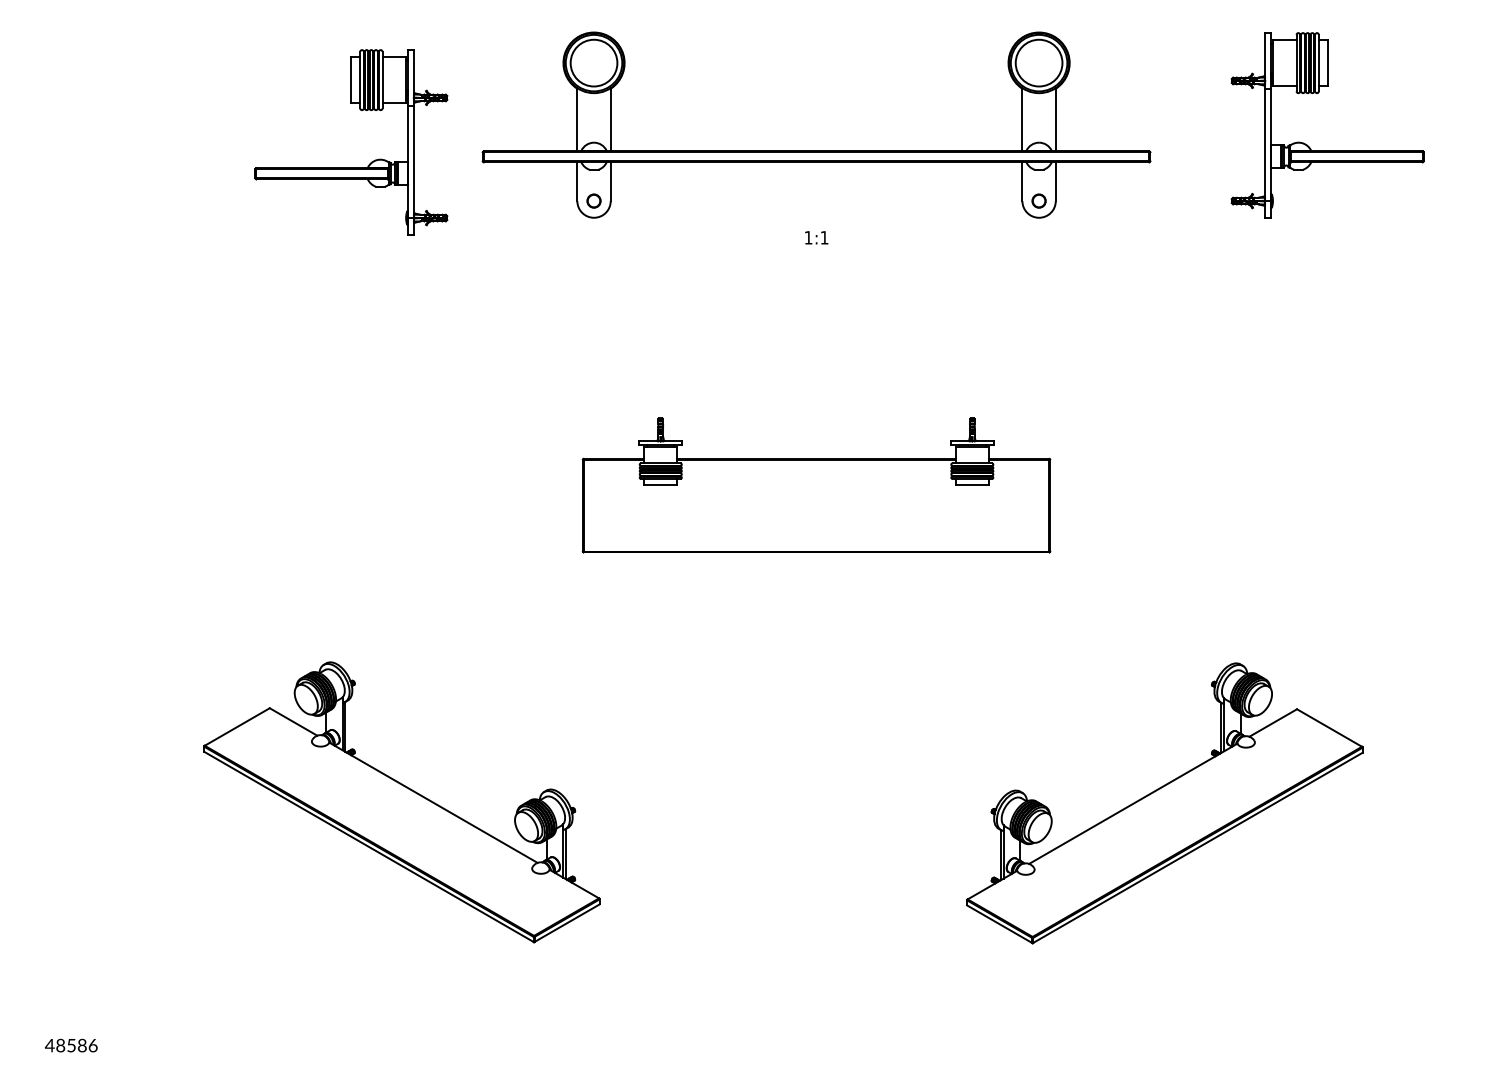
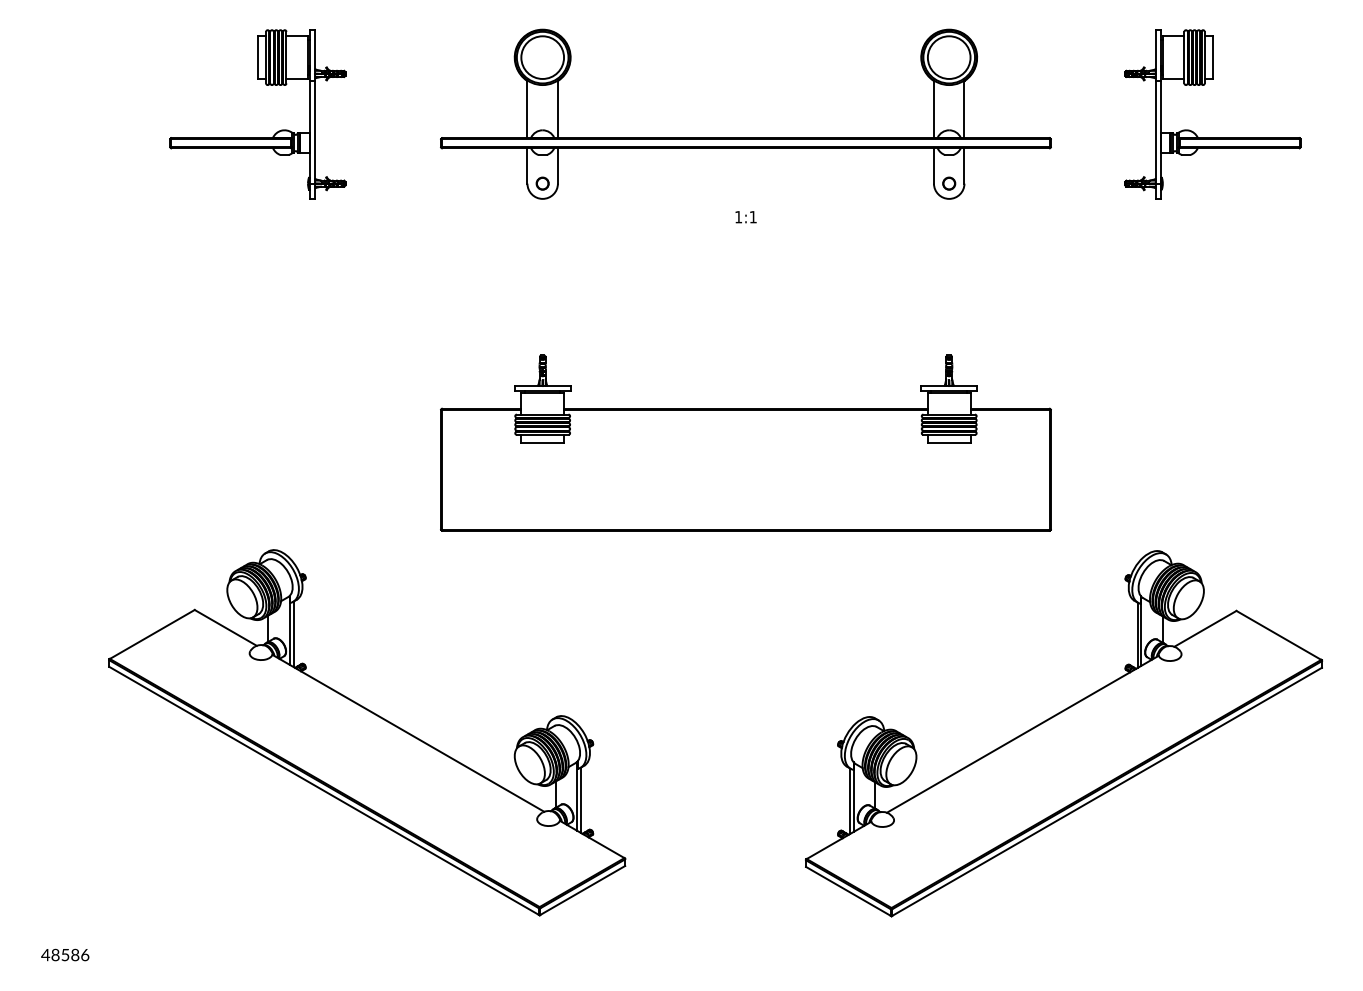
part: (351, 167) -> (258, 137), moved
part: (816, 485) -> (745, 443), size x1.43
part: (401, 802) -> (366, 732), size x1.43
part: (1164, 803) -> (1063, 733), size x1.43

